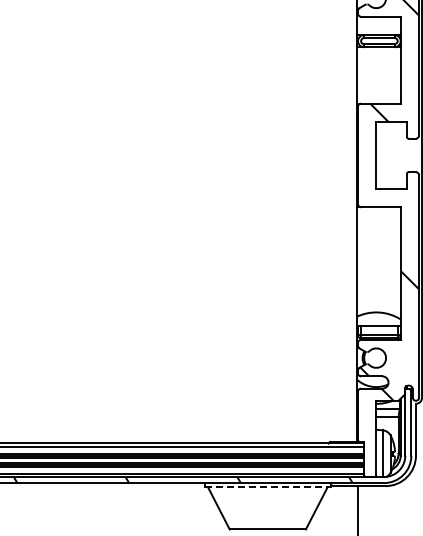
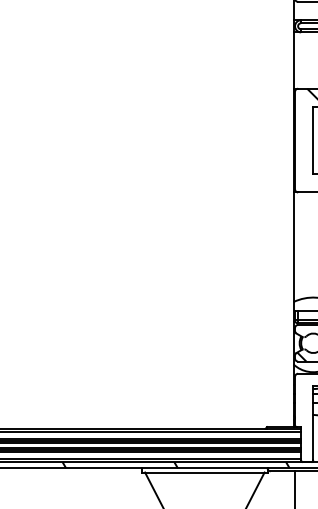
line: (267, 487) -> (204, 472), dashed -> solid

